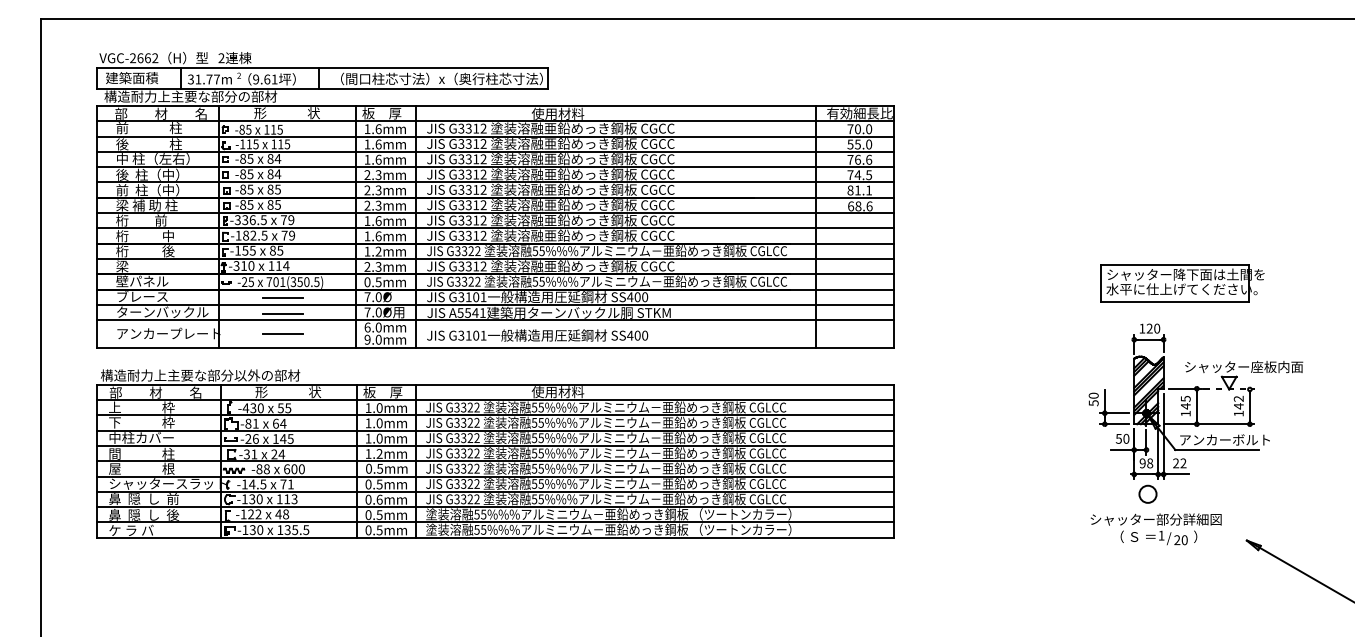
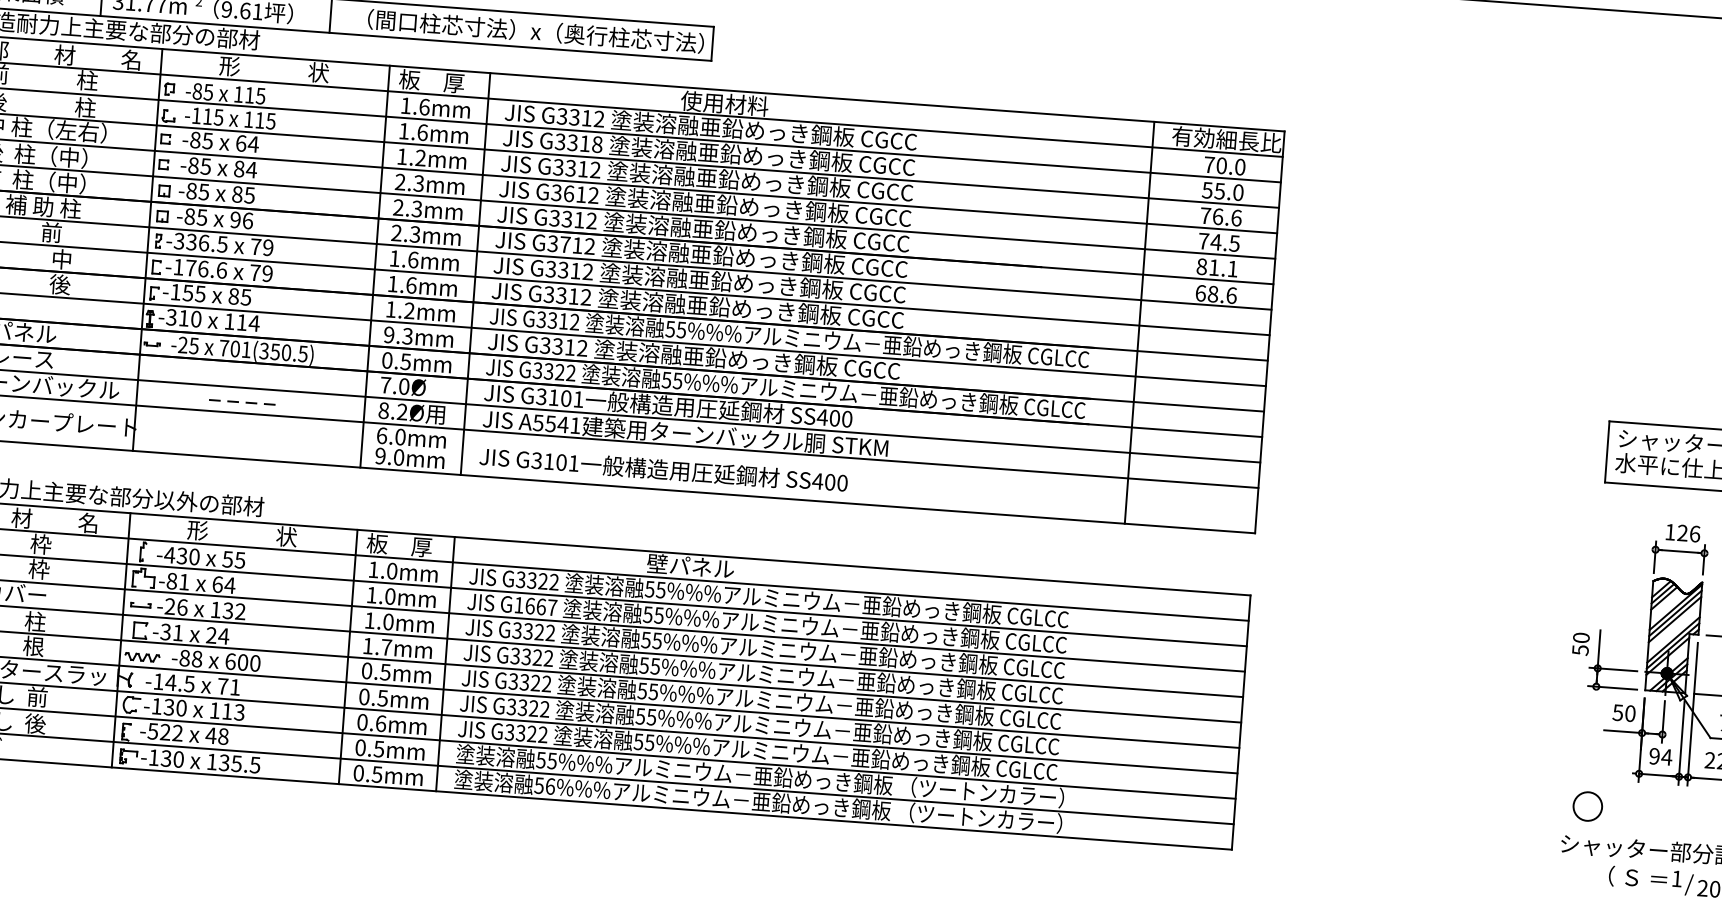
text: (483, 143) -> (597, 143), G3312 -> G3318
text: (270, 158) -> (241, 142), 84 -> 64
text: (378, 159) -> (420, 157), 1.6mm -> 1.2mm
text: (468, 174) -> (568, 193), G3312 -> G3612
text: (274, 204) -> (242, 219), 85 -> 96
text: (468, 205) -> (564, 245), G3312 -> G3712
text: (255, 235) -> (206, 268), -182.5 -> -176.6
text: (470, 250) -> (562, 320), G3322 -> G3312
text: (367, 266) -> (389, 334), 2.3mm -> 9.3mm
line: (282, 298) -> (243, 377), removed
text: (372, 312) -> (391, 411), 7.0Ø -> 8.2Ø
line: (283, 313) -> (243, 402), solid -> dashed
text: (1157, 328) -> (1695, 533), 120 -> 126
line: (282, 333) -> (239, 435), removed
text: (557, 392) -> (689, 566), 使用材料 -> 壁パネル
text: (466, 422) -> (534, 605), G3322 -> G1667
text: (286, 438) -> (233, 610), 145 -> 132
text: (379, 453) -> (386, 646), 1.2mm -> 1.7mm
text: (1149, 463) -> (1665, 757), 98 -> 94
circle: (1147, 493) -> (1587, 805), moved
text: (243, 514) -> (152, 731), -122 -> -522
text: (483, 529) -> (550, 785), 55%%% -> 56%%%

